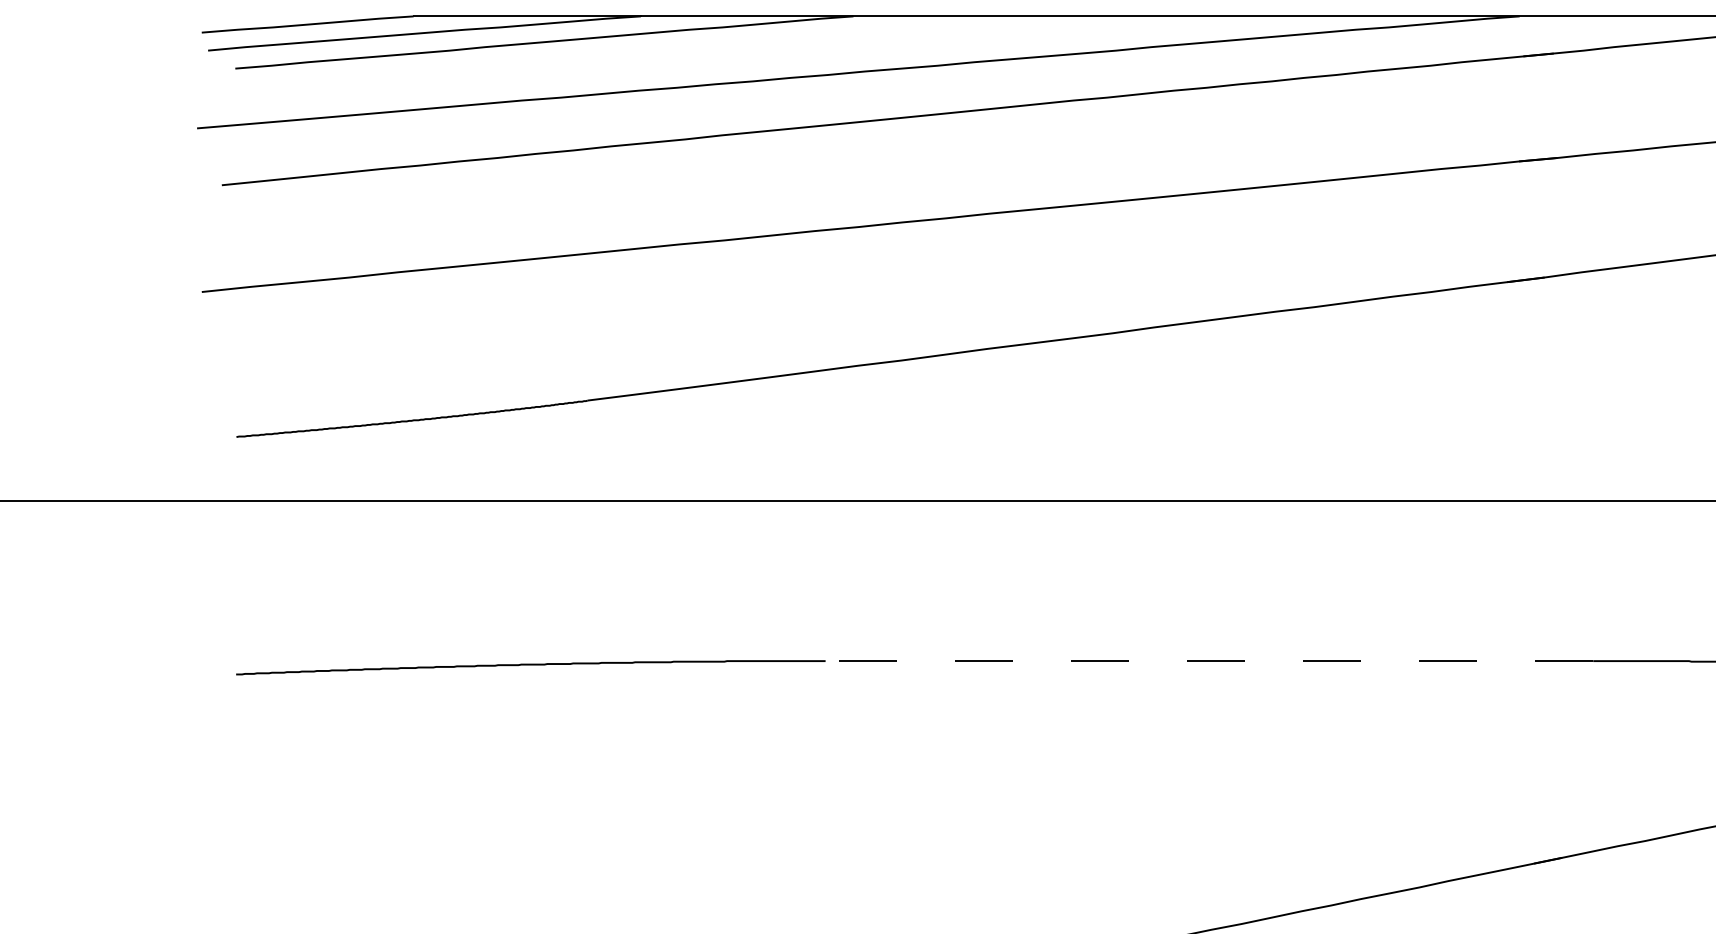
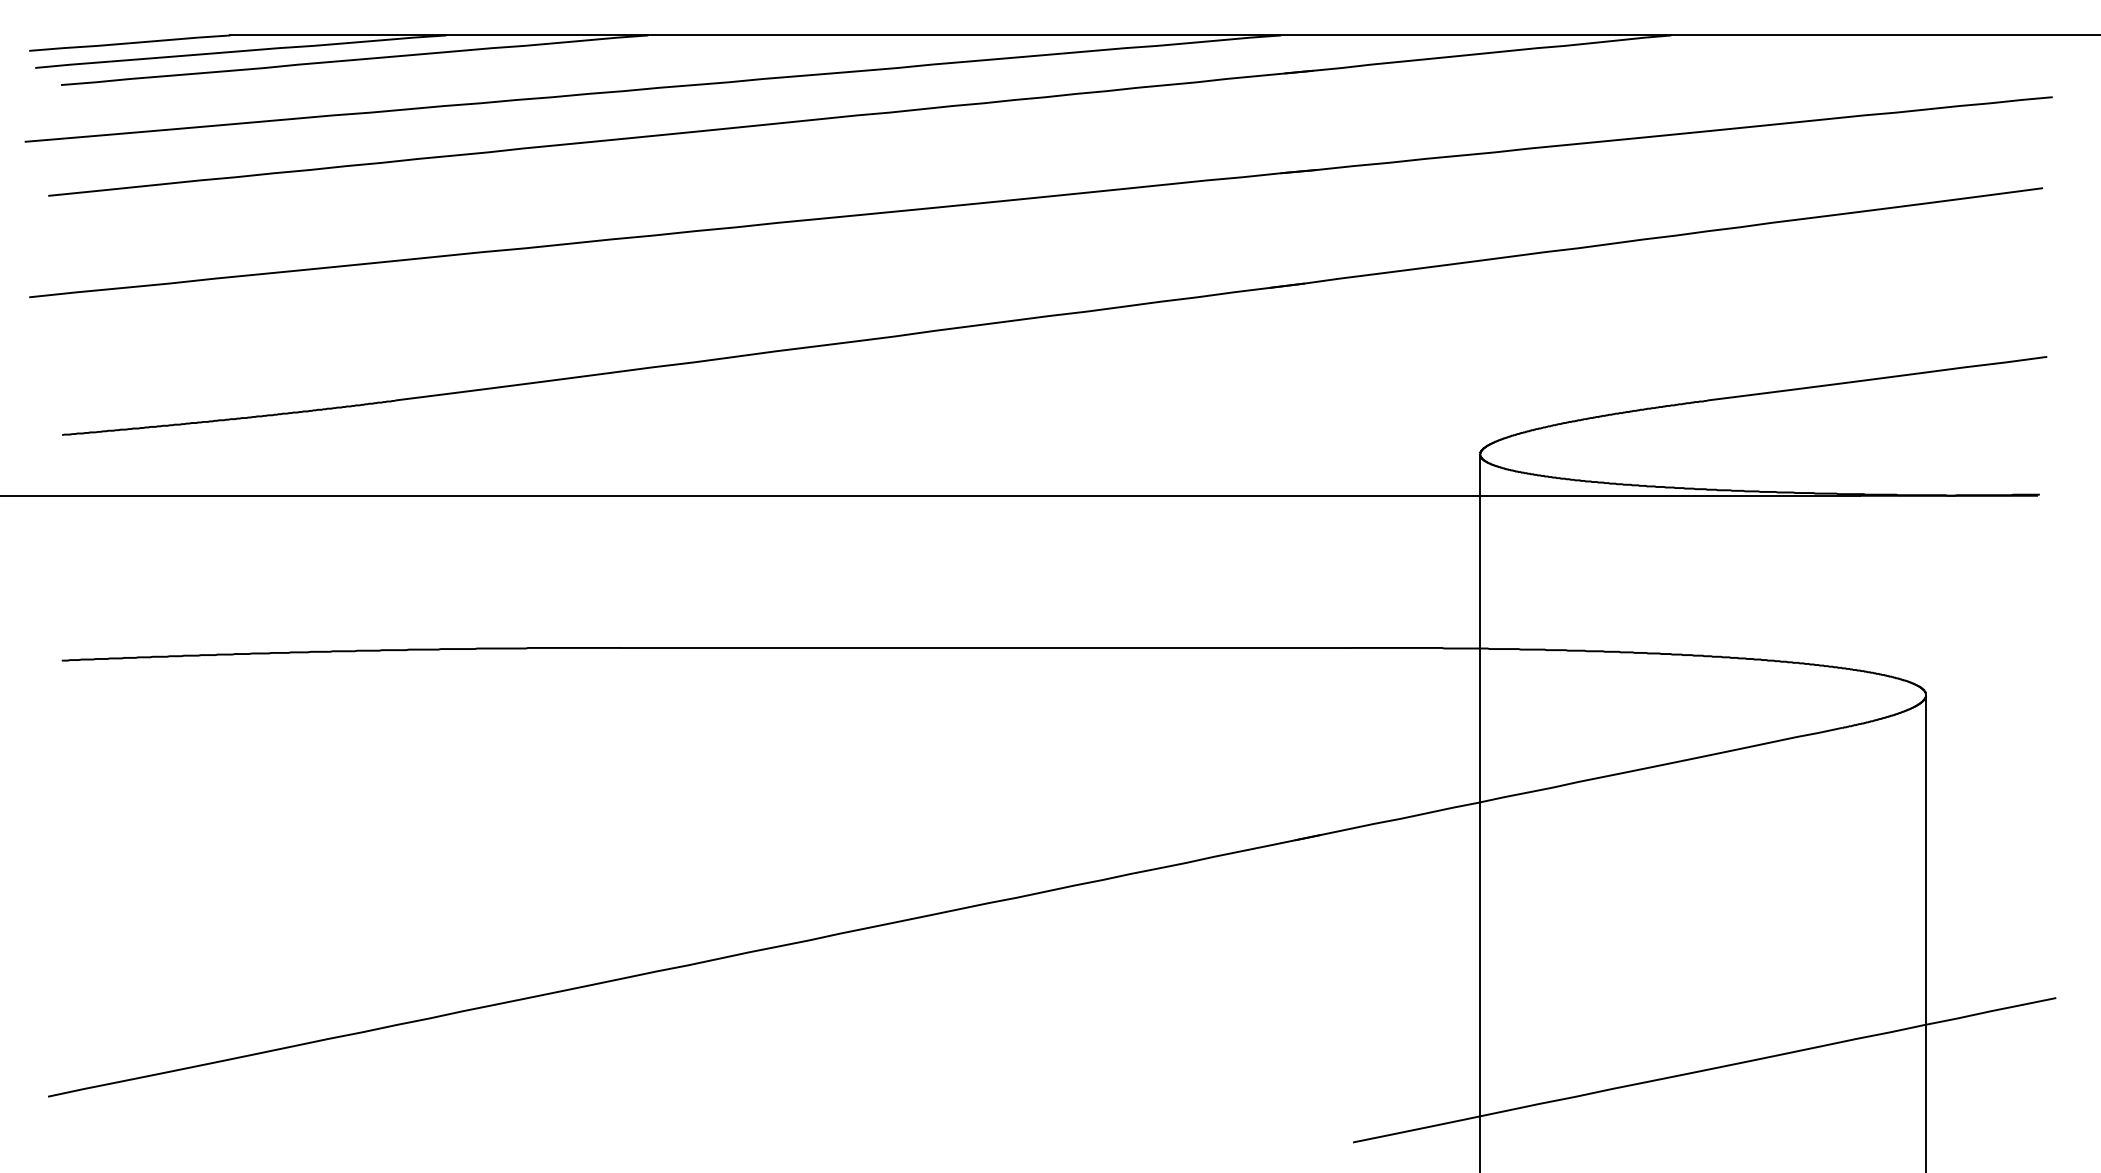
line: (1209, 660) -> (986, 647), dashed -> solid

